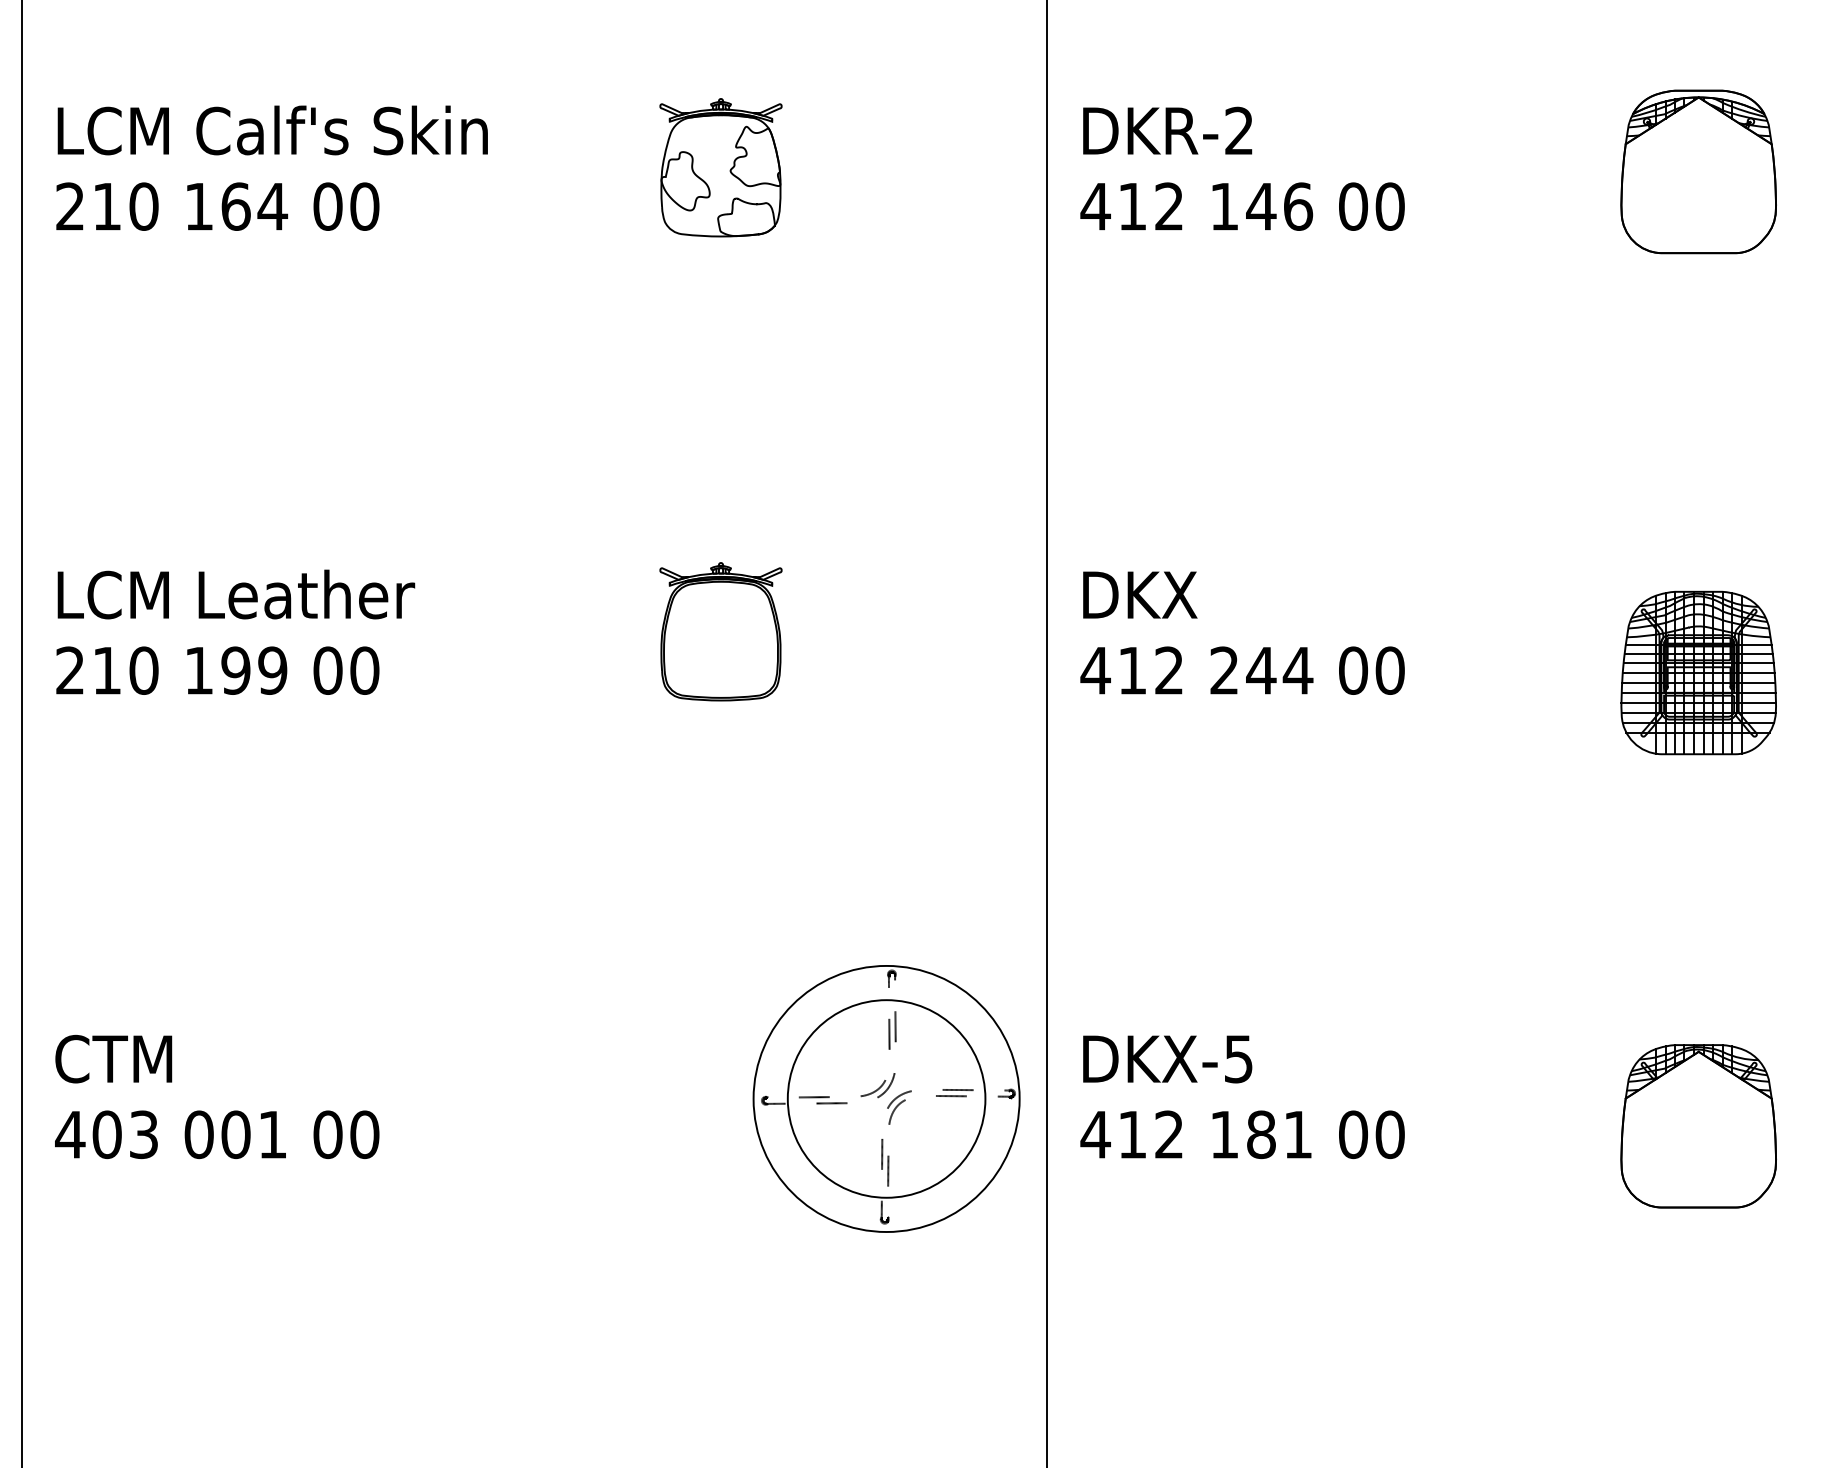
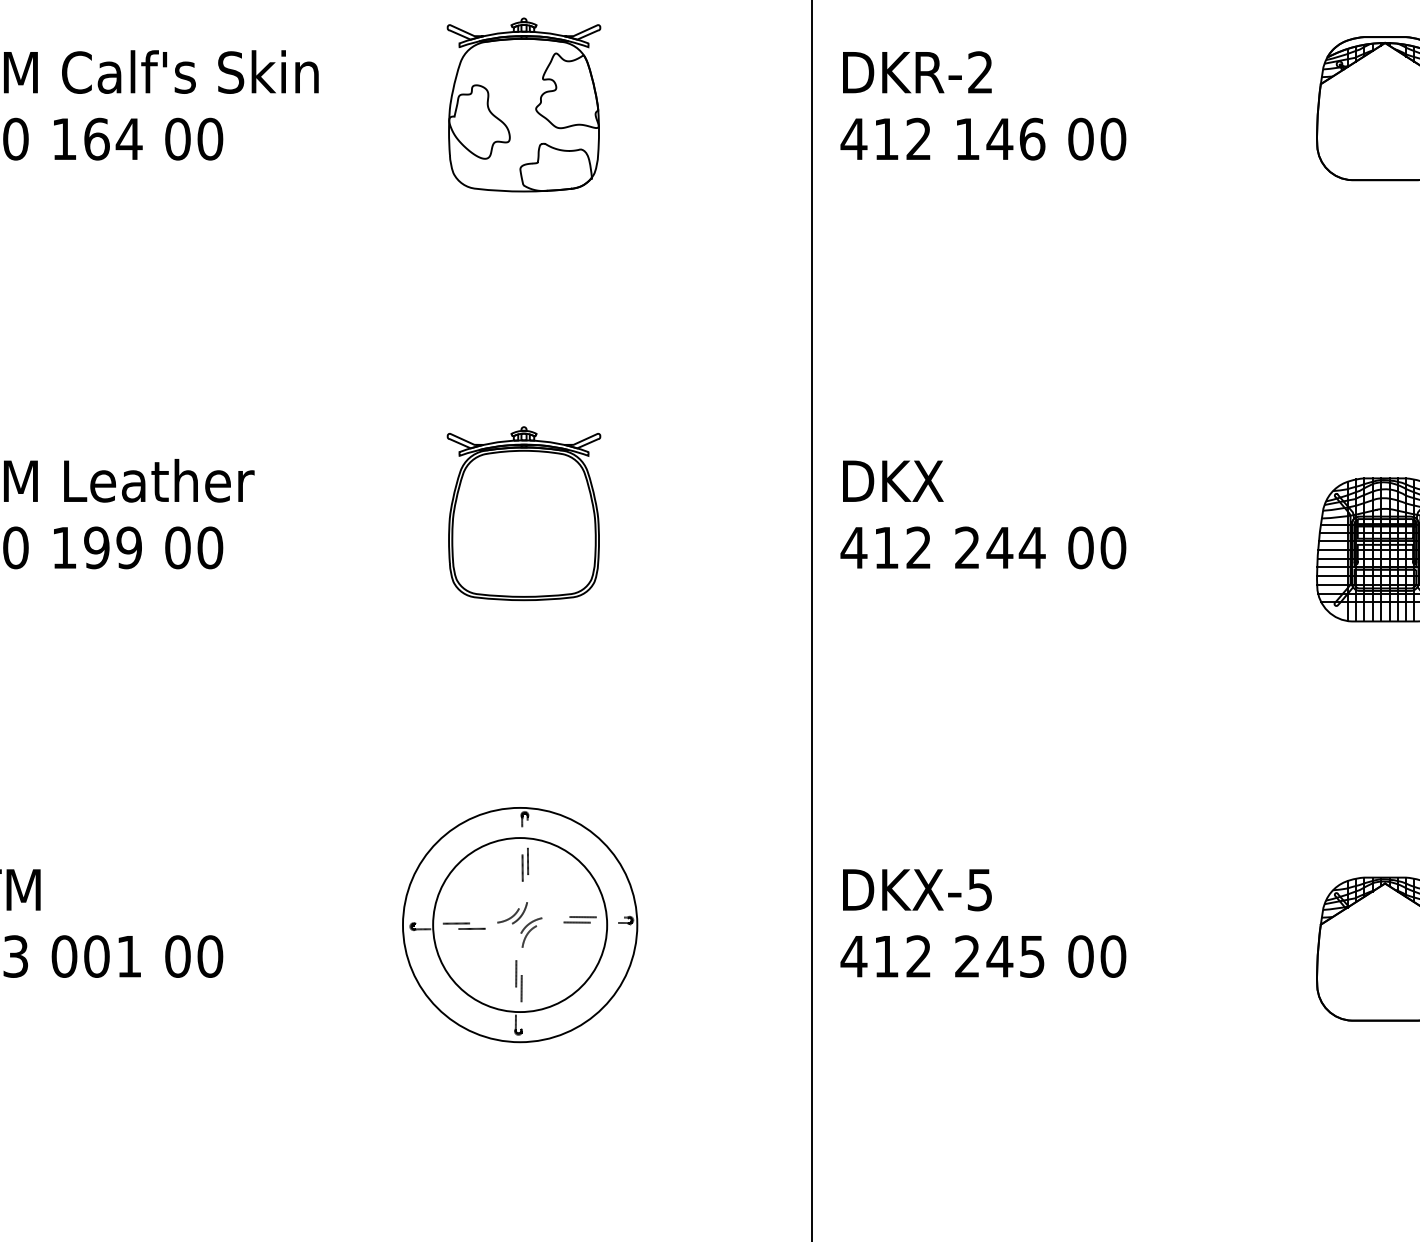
part: (720, 167) -> (523, 104), size x1.43
part: (720, 631) -> (523, 513), size x1.43
part: (886, 1098) -> (520, 924), moved
text: (1260, 1134) -> (999, 956), 181 -> 245

